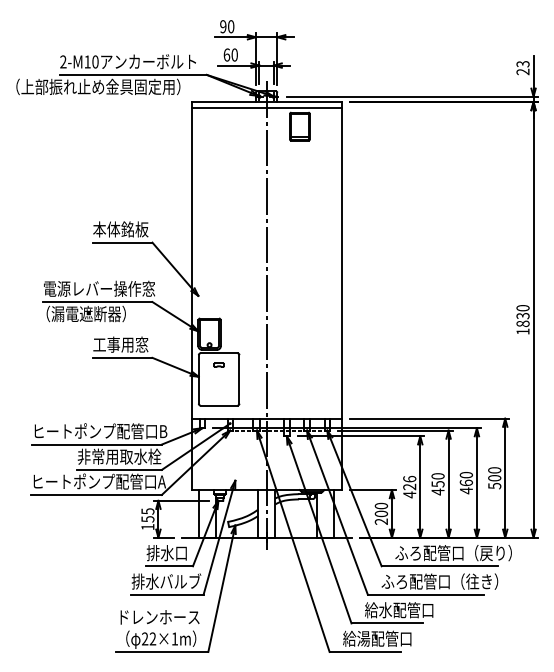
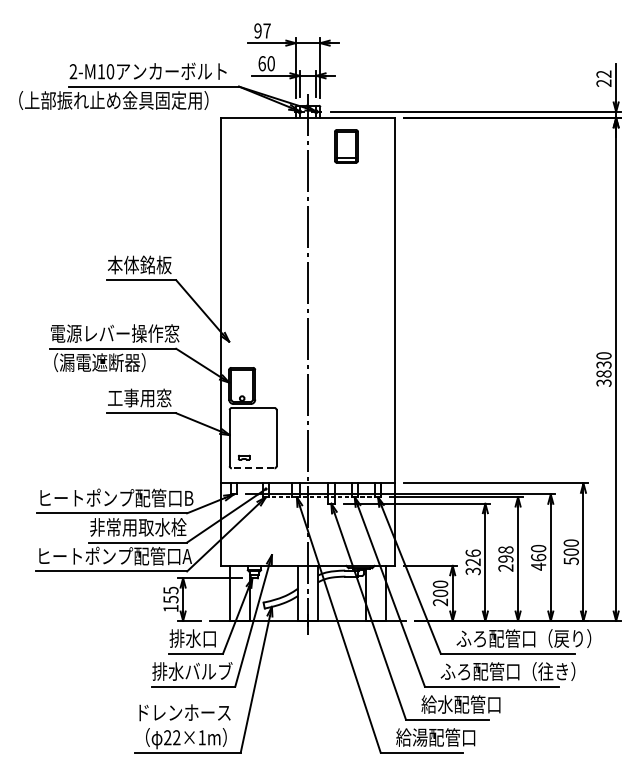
text: (230, 26) -> (266, 30), 90 -> 97
text: (523, 63) -> (604, 73), 23 -> 22
line: (266, 108) -> (307, 125), removed
text: (522, 331) -> (603, 382), 1830 -> 3830
part: (218, 365) -> (243, 457), moved
line: (218, 405) -> (252, 468), solid -> dashed
text: (437, 484) -> (505, 559), 450 -> 298
text: (409, 494) -> (472, 571), 426 -> 326

